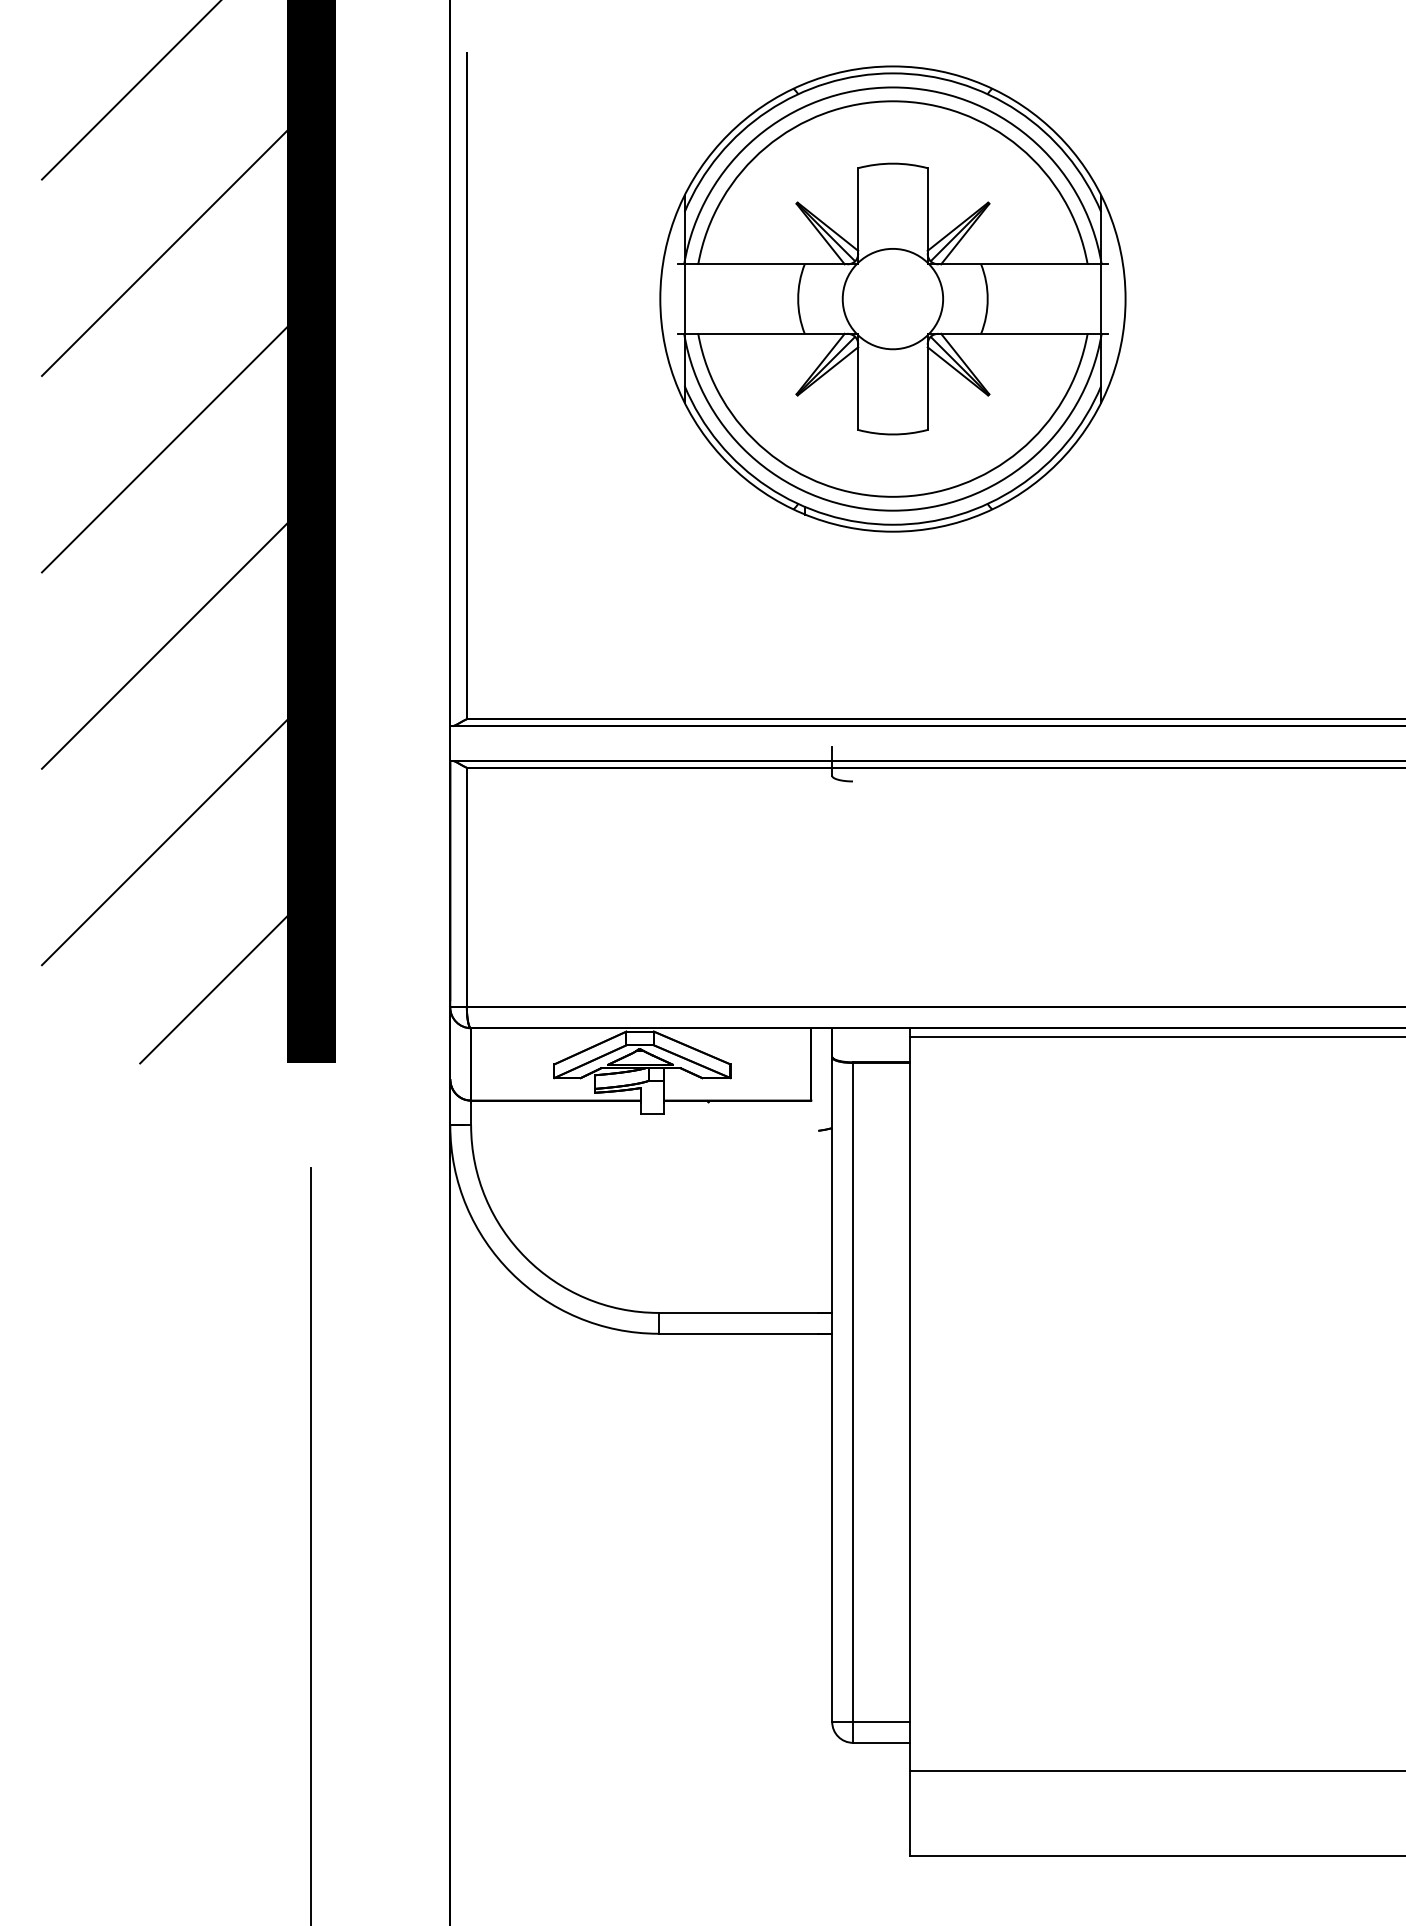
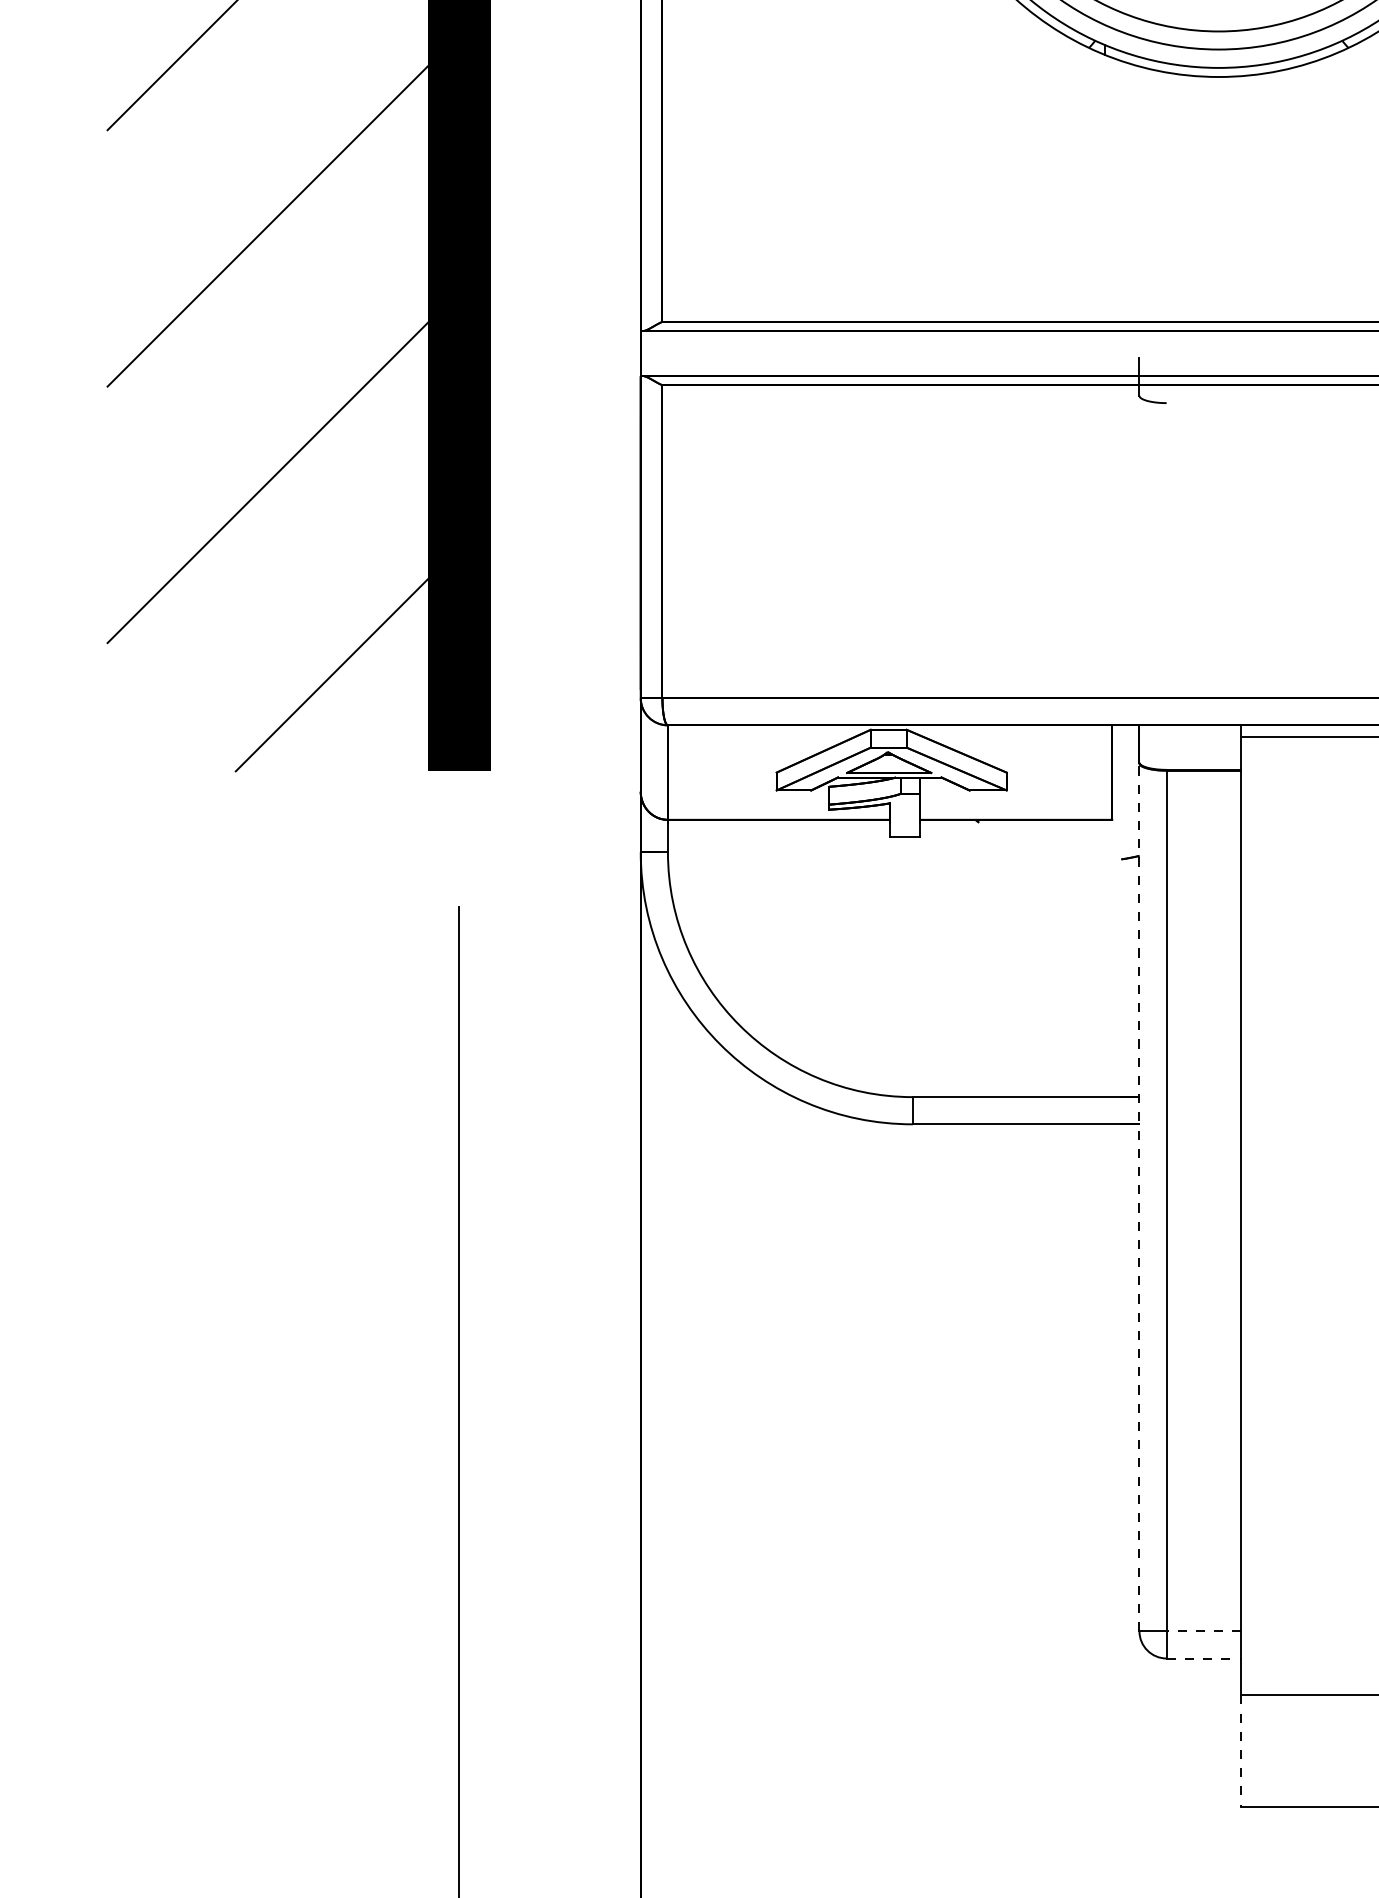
line: (832, 1389) -> (1139, 1197), solid -> dashed
line: (881, 1722) -> (1203, 1631), solid -> dashed
line: (881, 1742) -> (1203, 1658), solid -> dashed
line: (910, 1813) -> (1241, 1750), solid -> dashed

